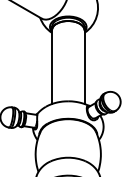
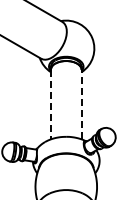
line: (51, 67) -> (50, 104), solid -> dashed
line: (84, 67) -> (81, 104), solid -> dashed

